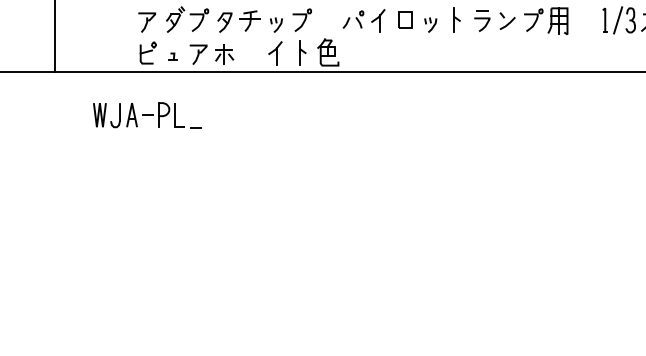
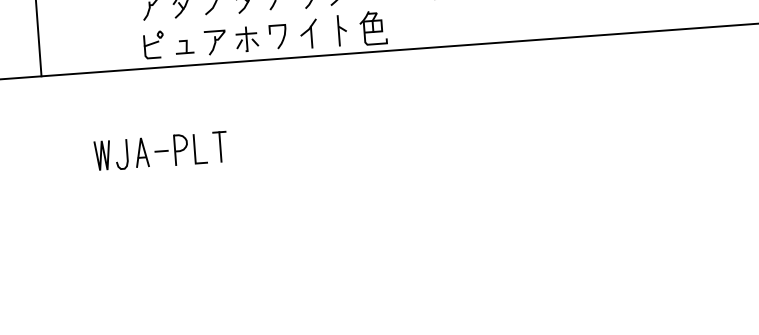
curve: (253, 54) -> (282, 37), added
part: (172, 56) -> (183, 47), size x1.67
part: (138, 115) -> (149, 152), moved
line: (196, 140) -> (220, 147), added

